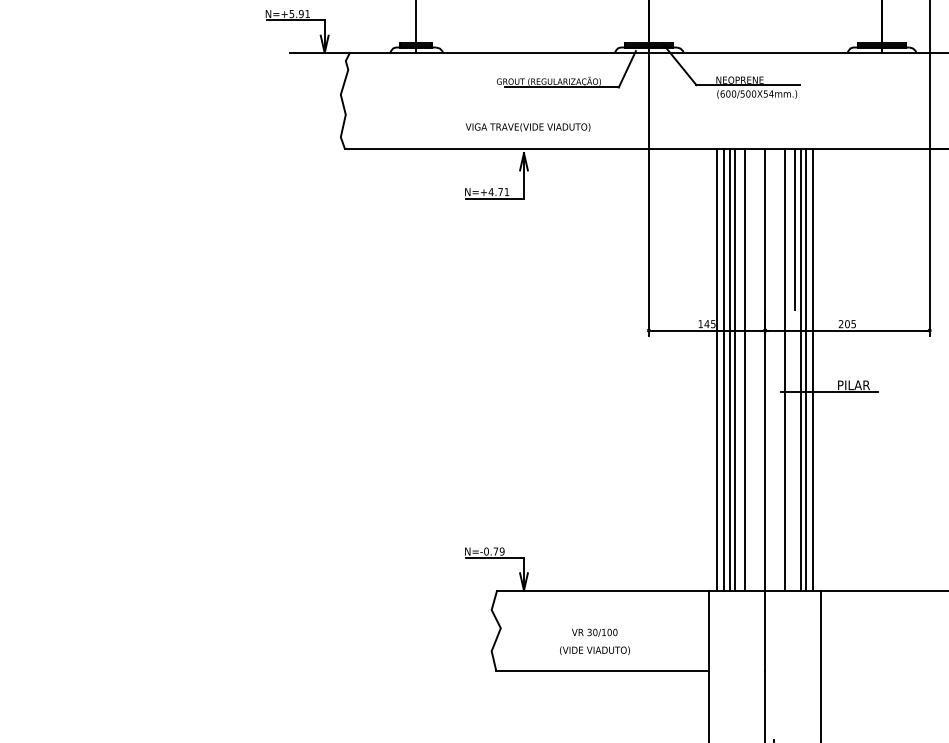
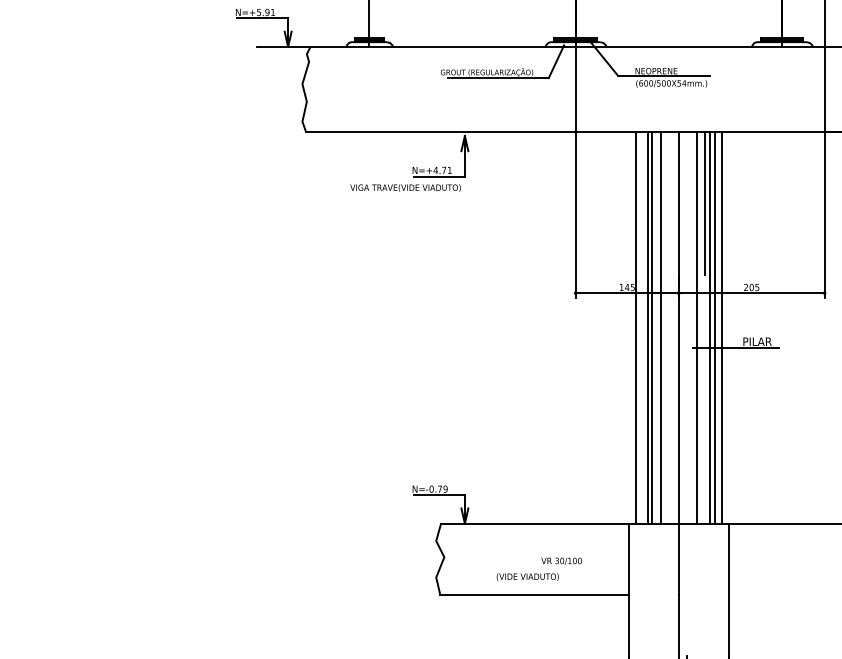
text: (528, 126) -> (405, 187), moved
line: (724, 369) -> (642, 327), removed
text: (594, 631) -> (561, 560), moved

